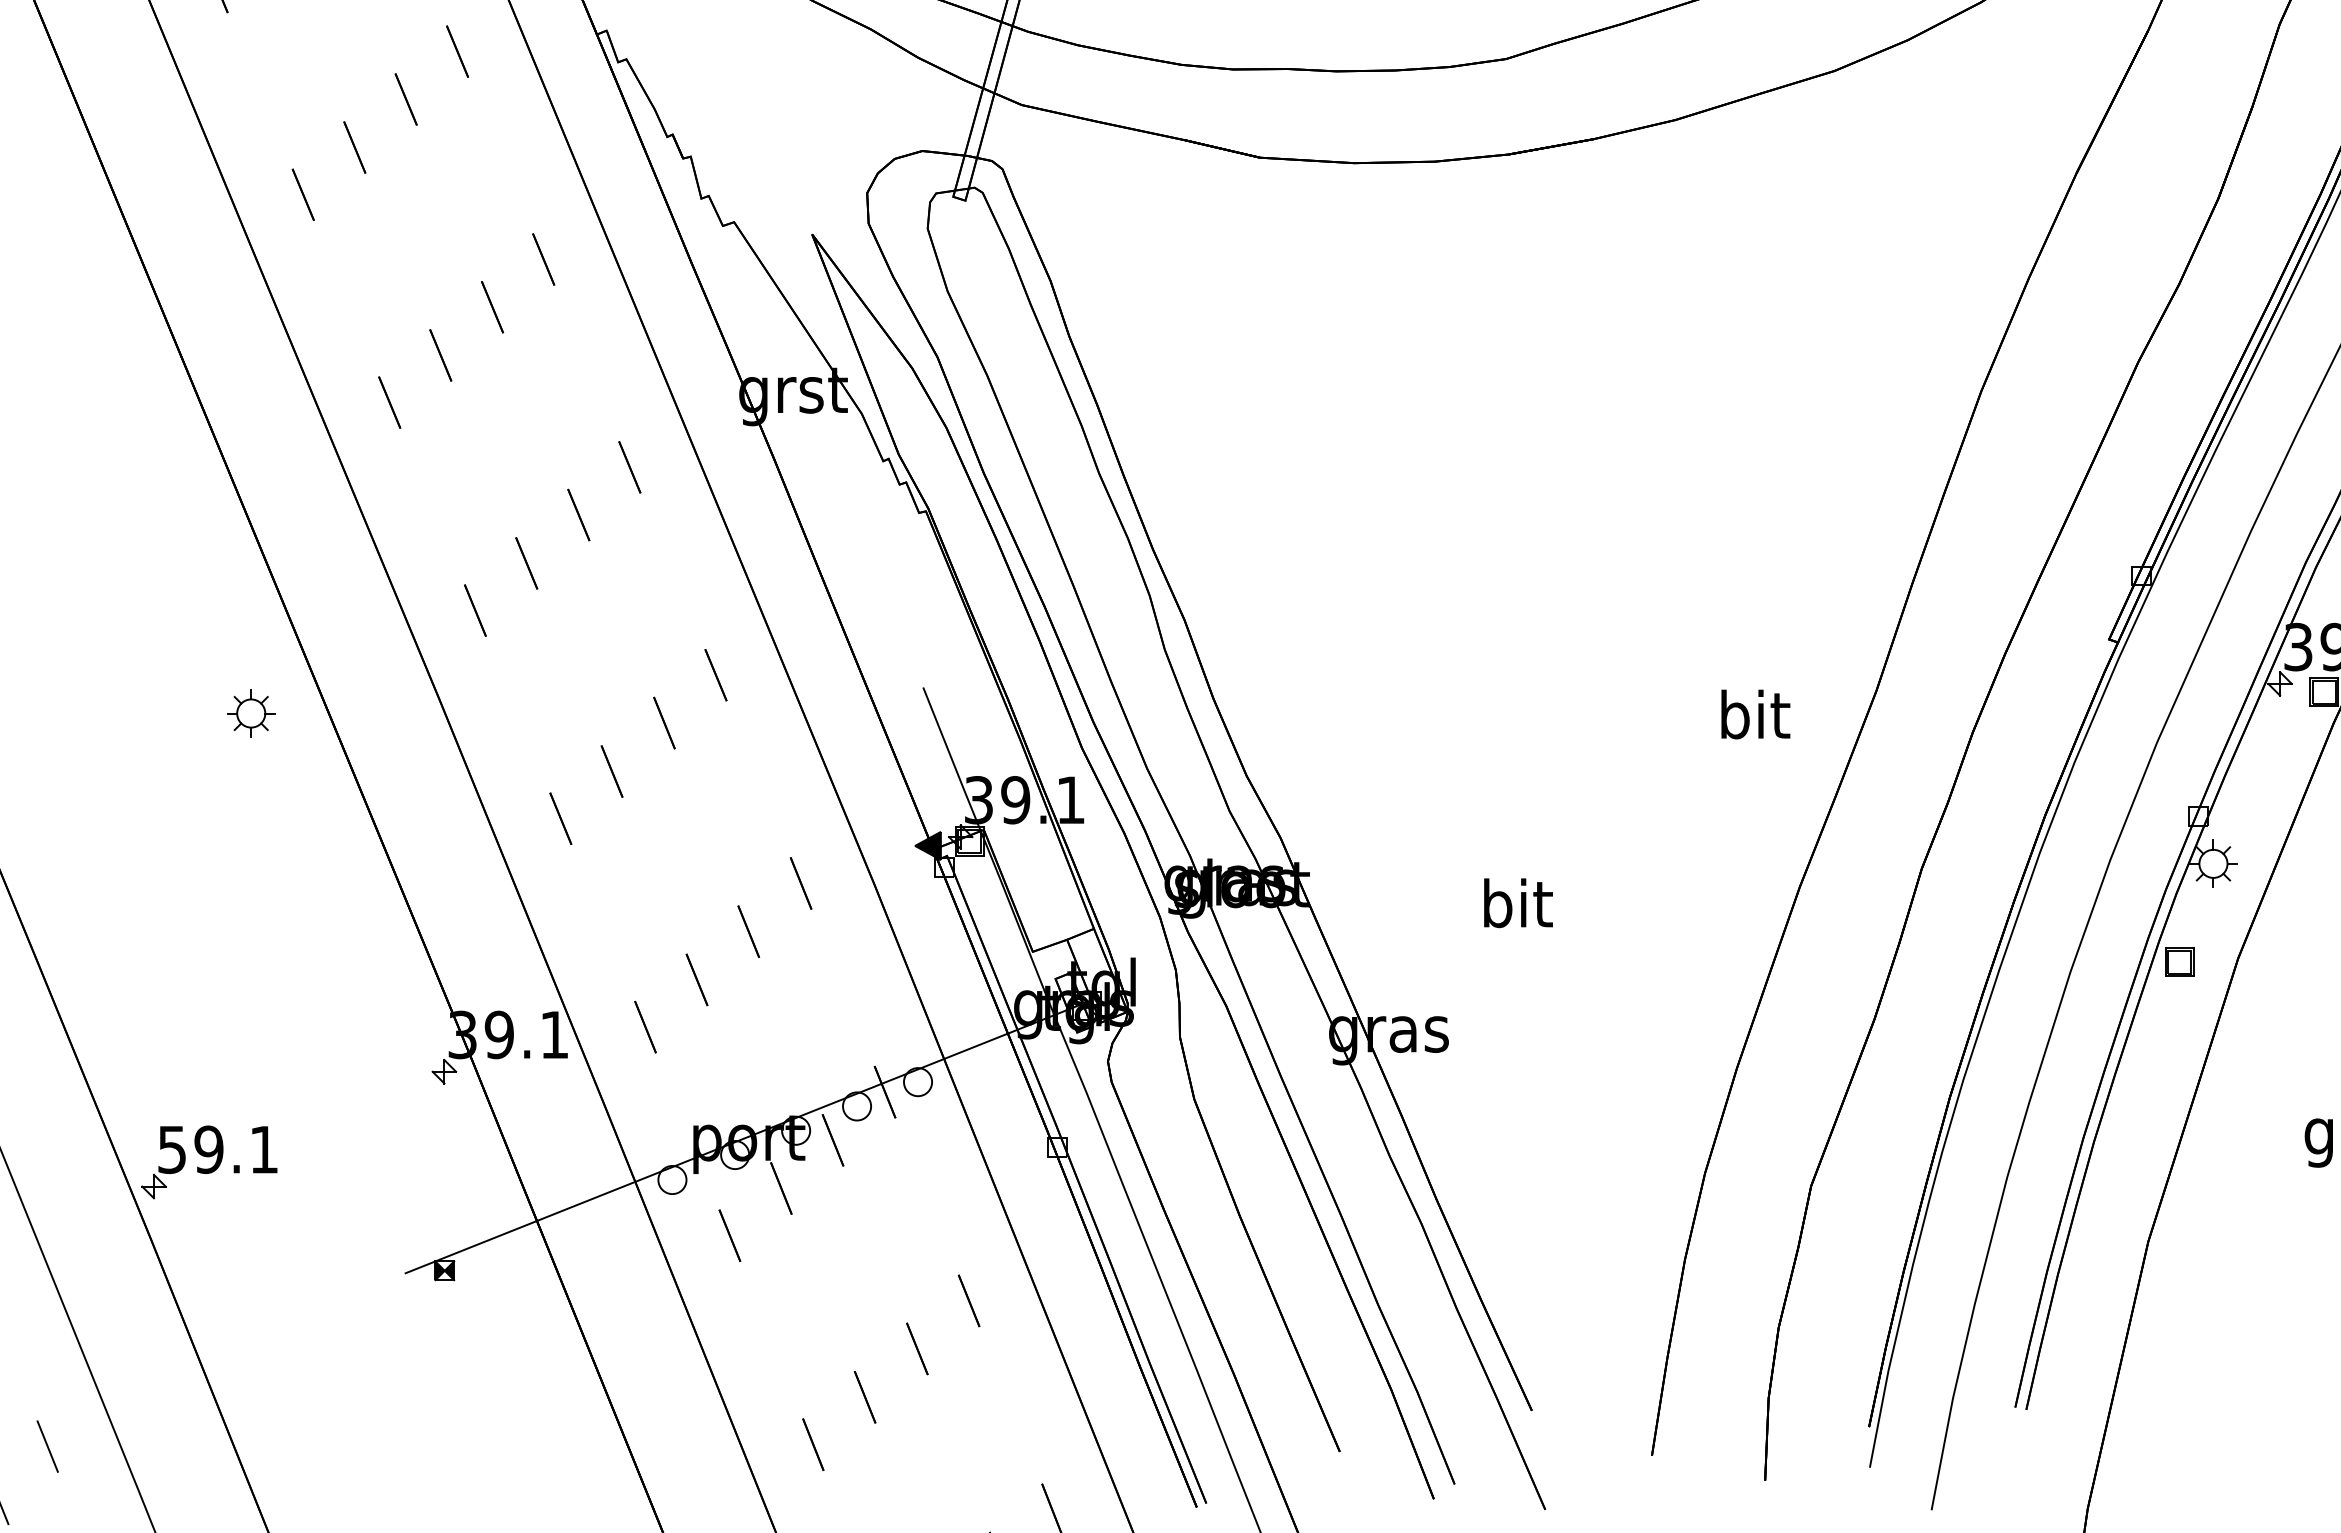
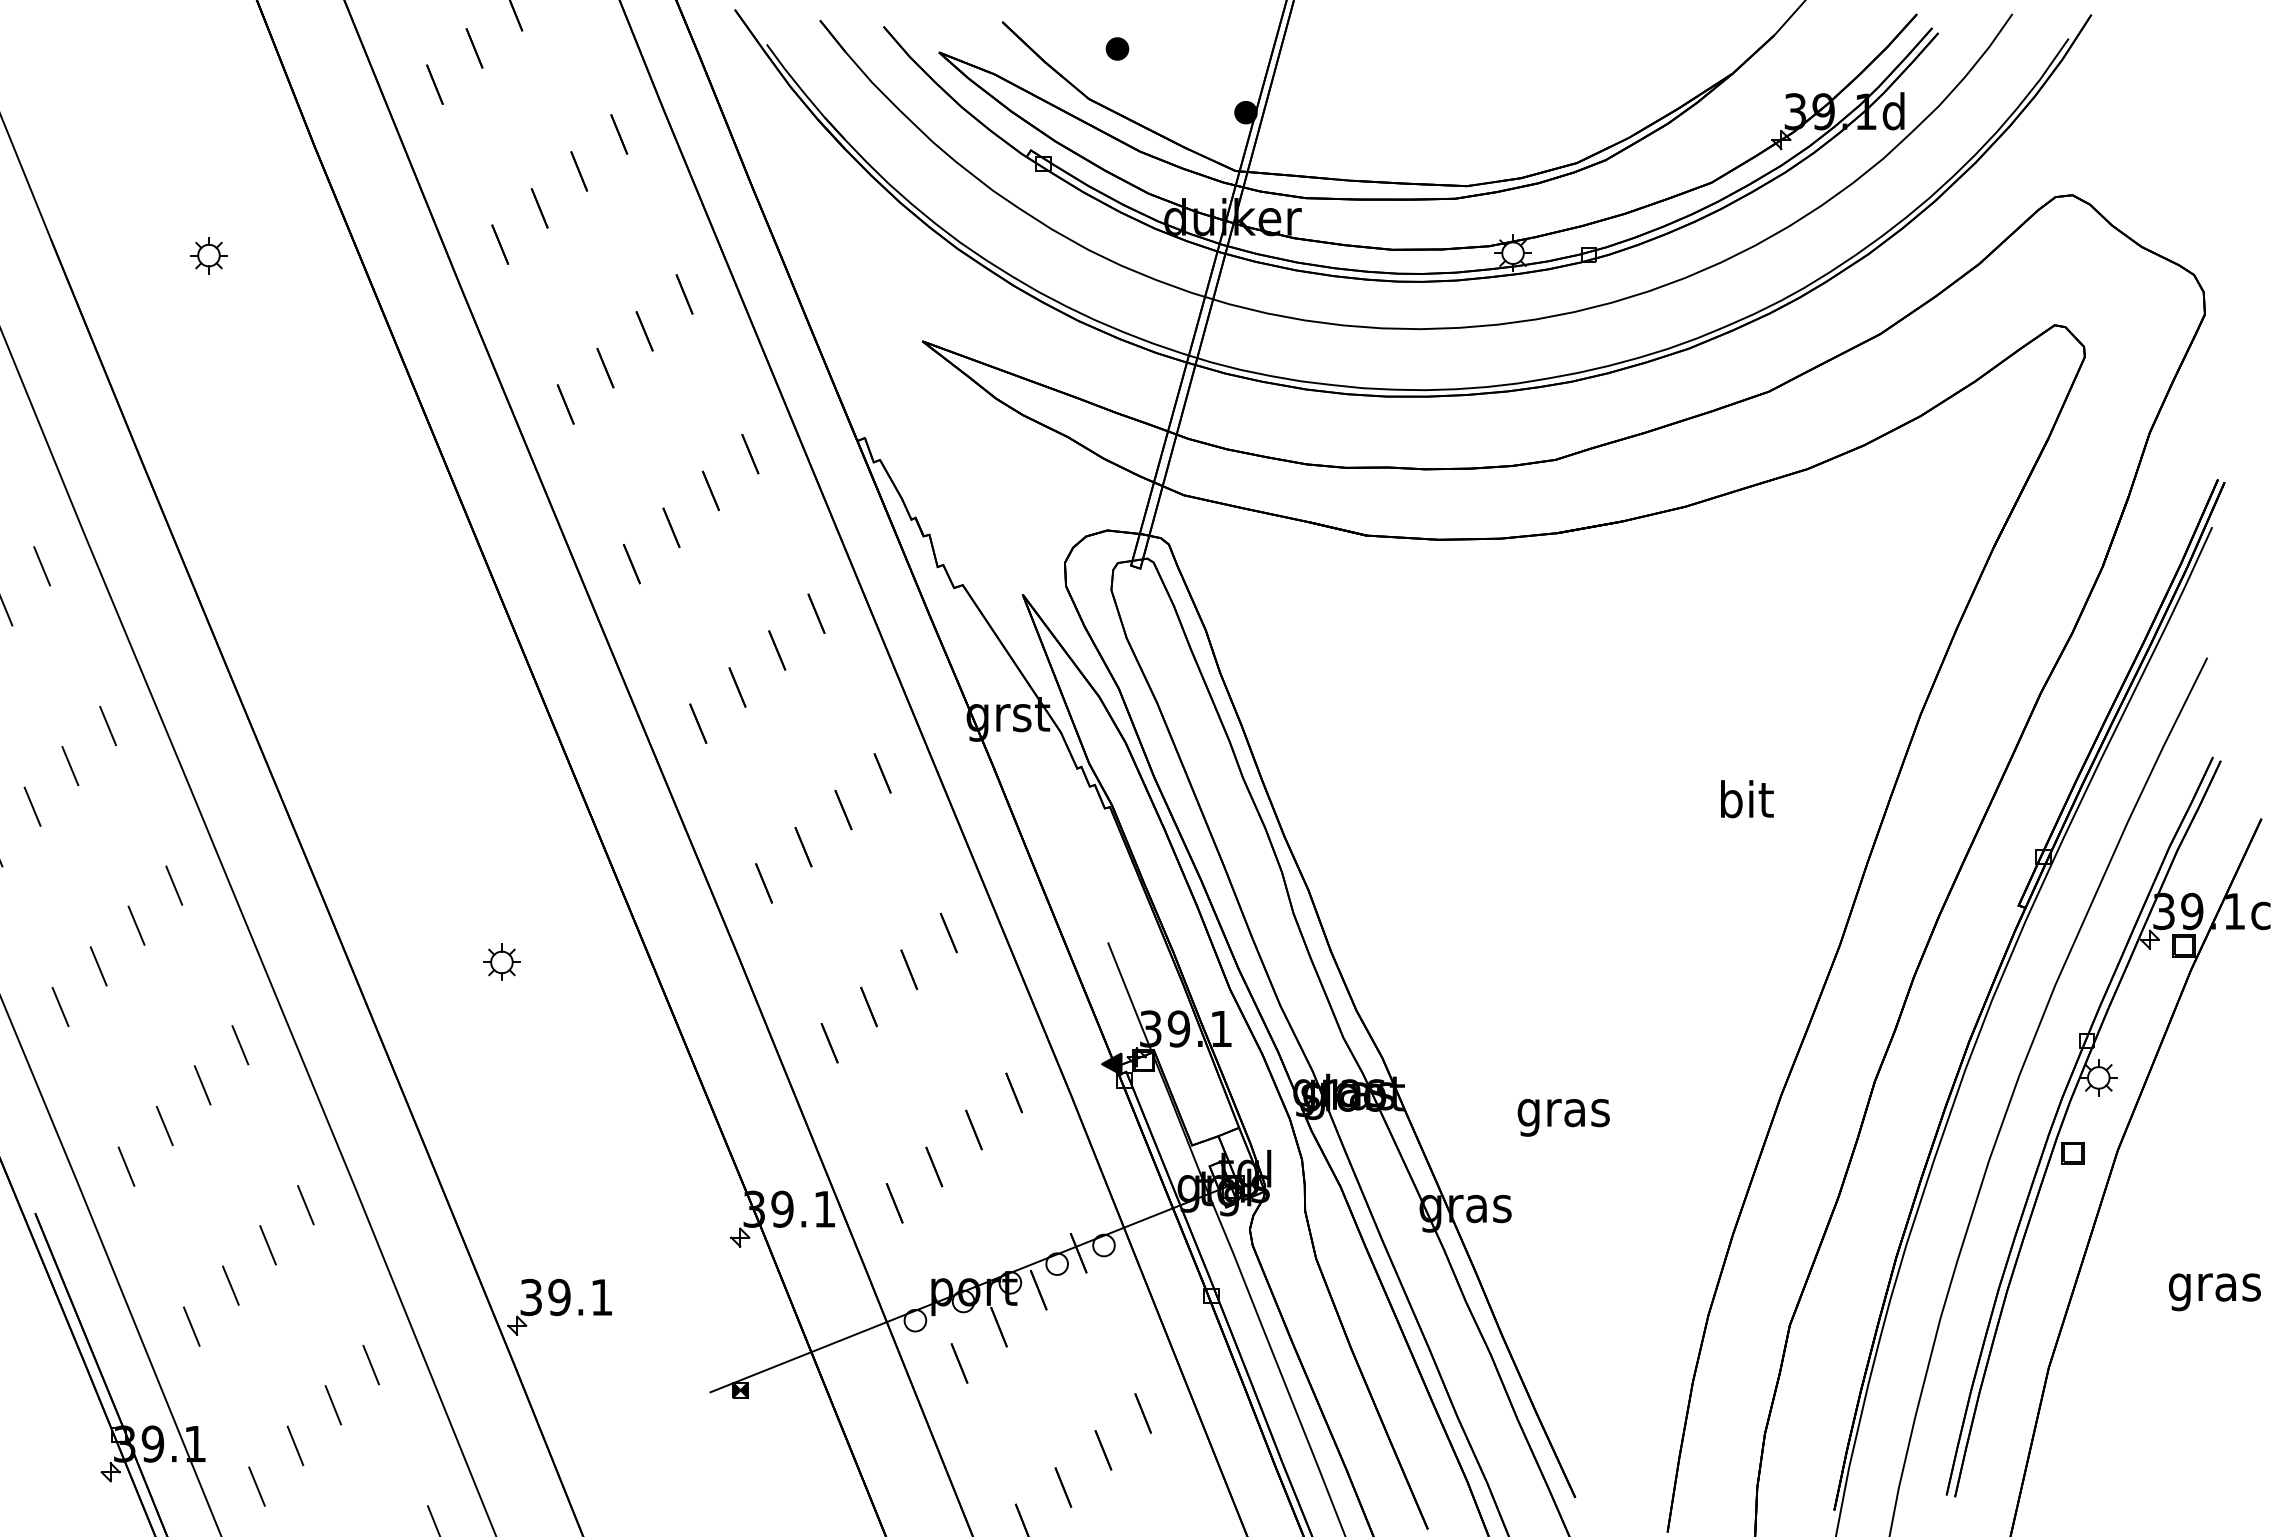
part: (250, 712) -> (501, 961), moved
text: (1756, 714) -> (1747, 799), moved
text: (1516, 908) -> (1563, 1112), bit -> gras
text: (172, 1148) -> (531, 1296), 59.1 -> 39.1

